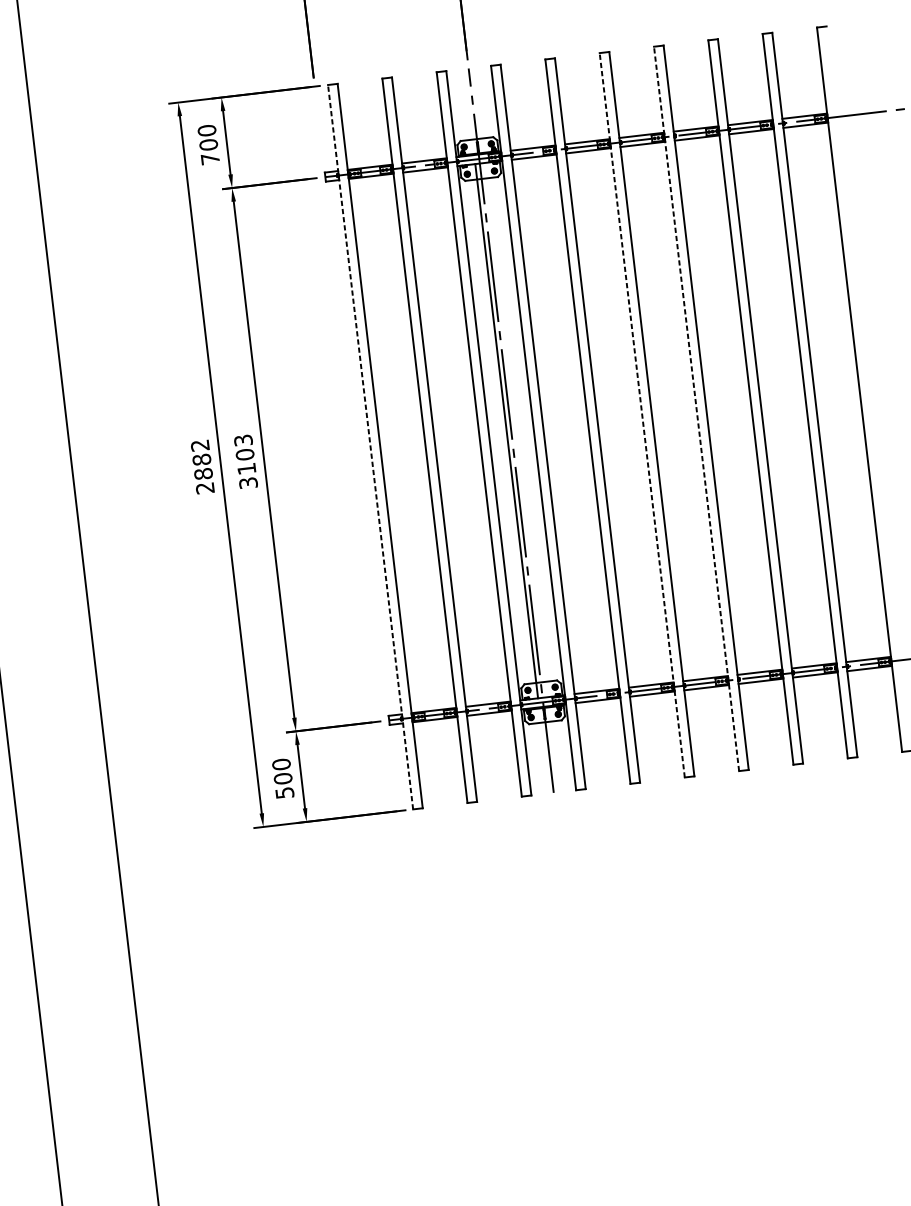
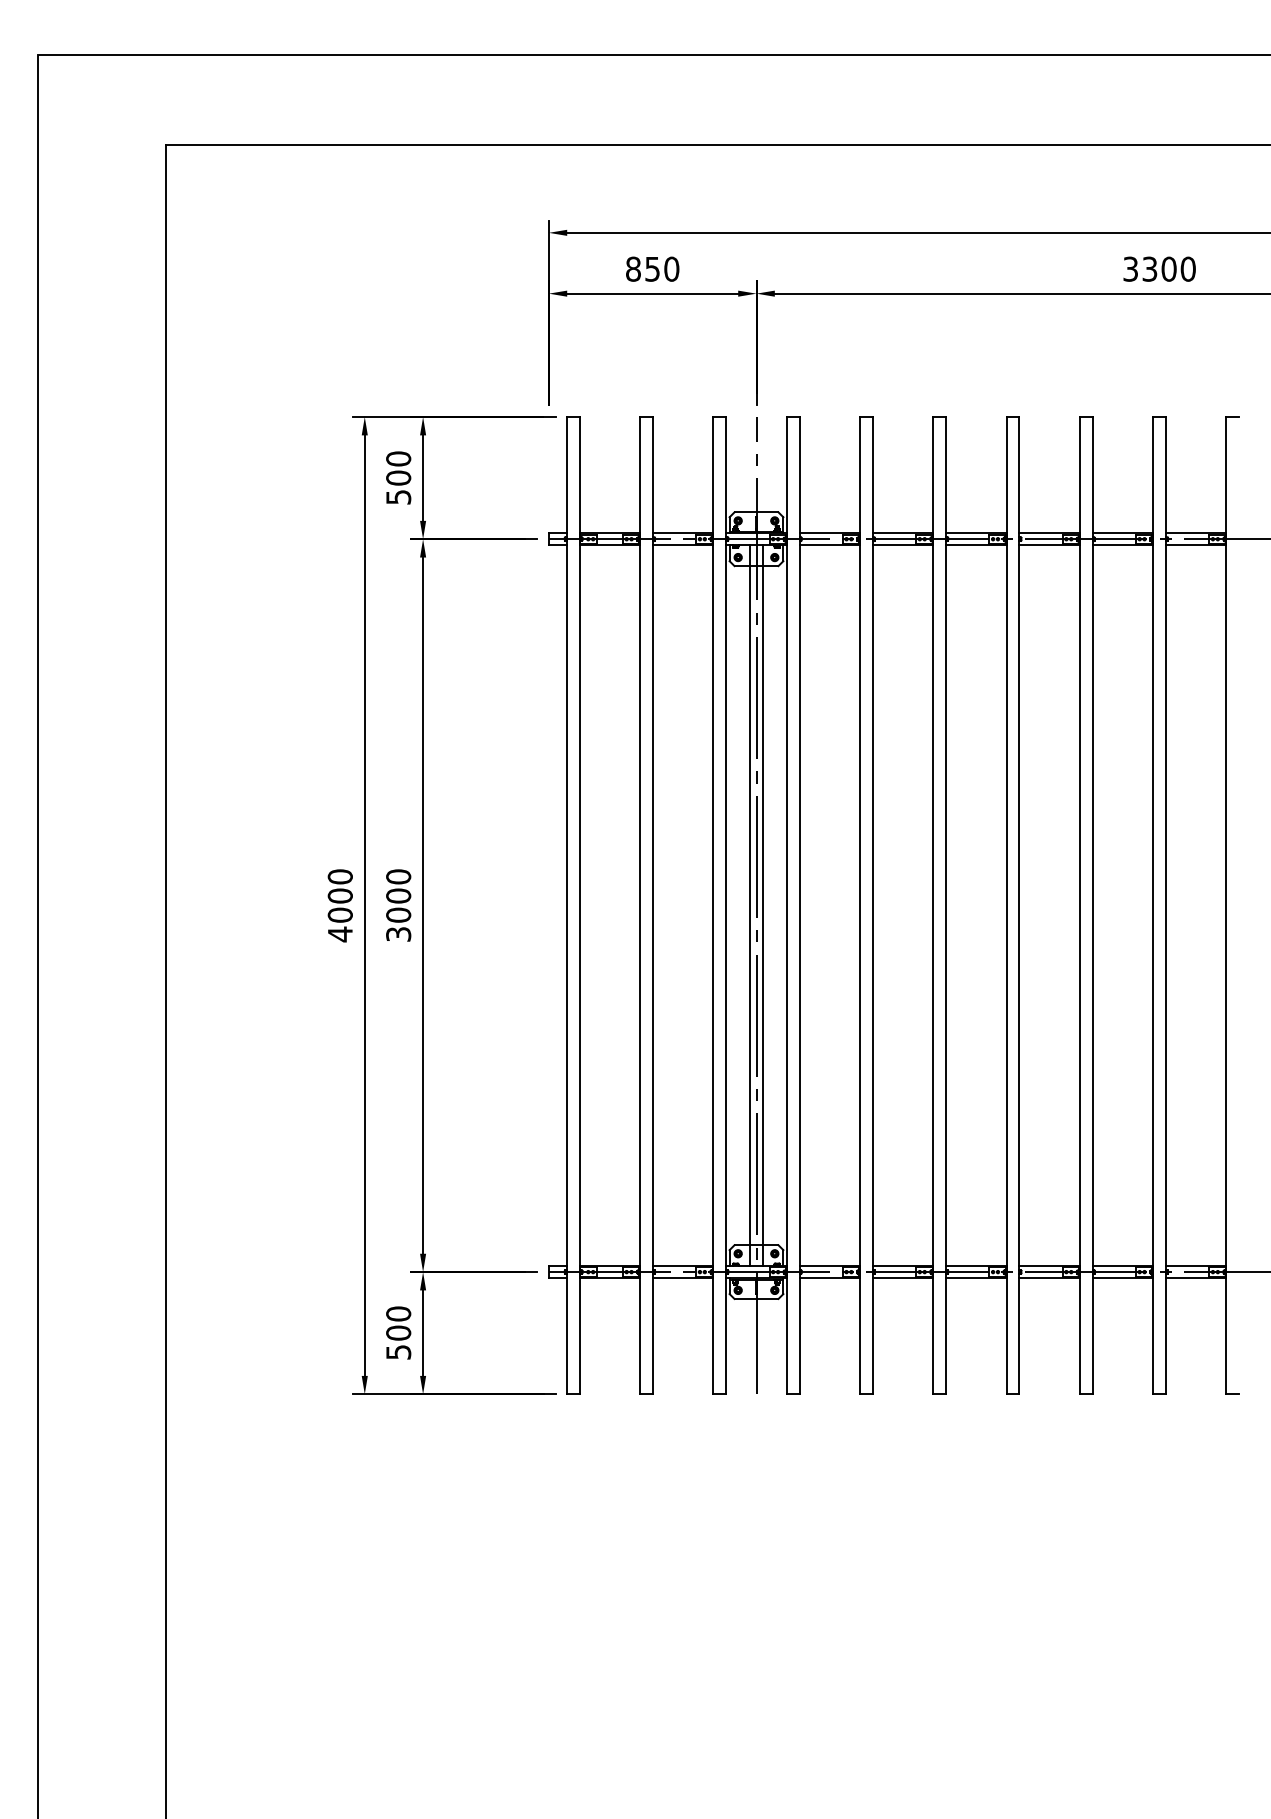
text: (210, 159) -> (398, 497), 700 -> 500
line: (696, 408) -> (1006, 905), dashed -> solid
line: (642, 415) -> (933, 905), dashed -> solid
line: (515, 430) -> (762, 905), added
line: (370, 447) -> (566, 905), dashed -> solid
text: (244, 454) -> (398, 895), 3103 -> 3000
text: (202, 466) -> (339, 905), 2882 -> 4000

